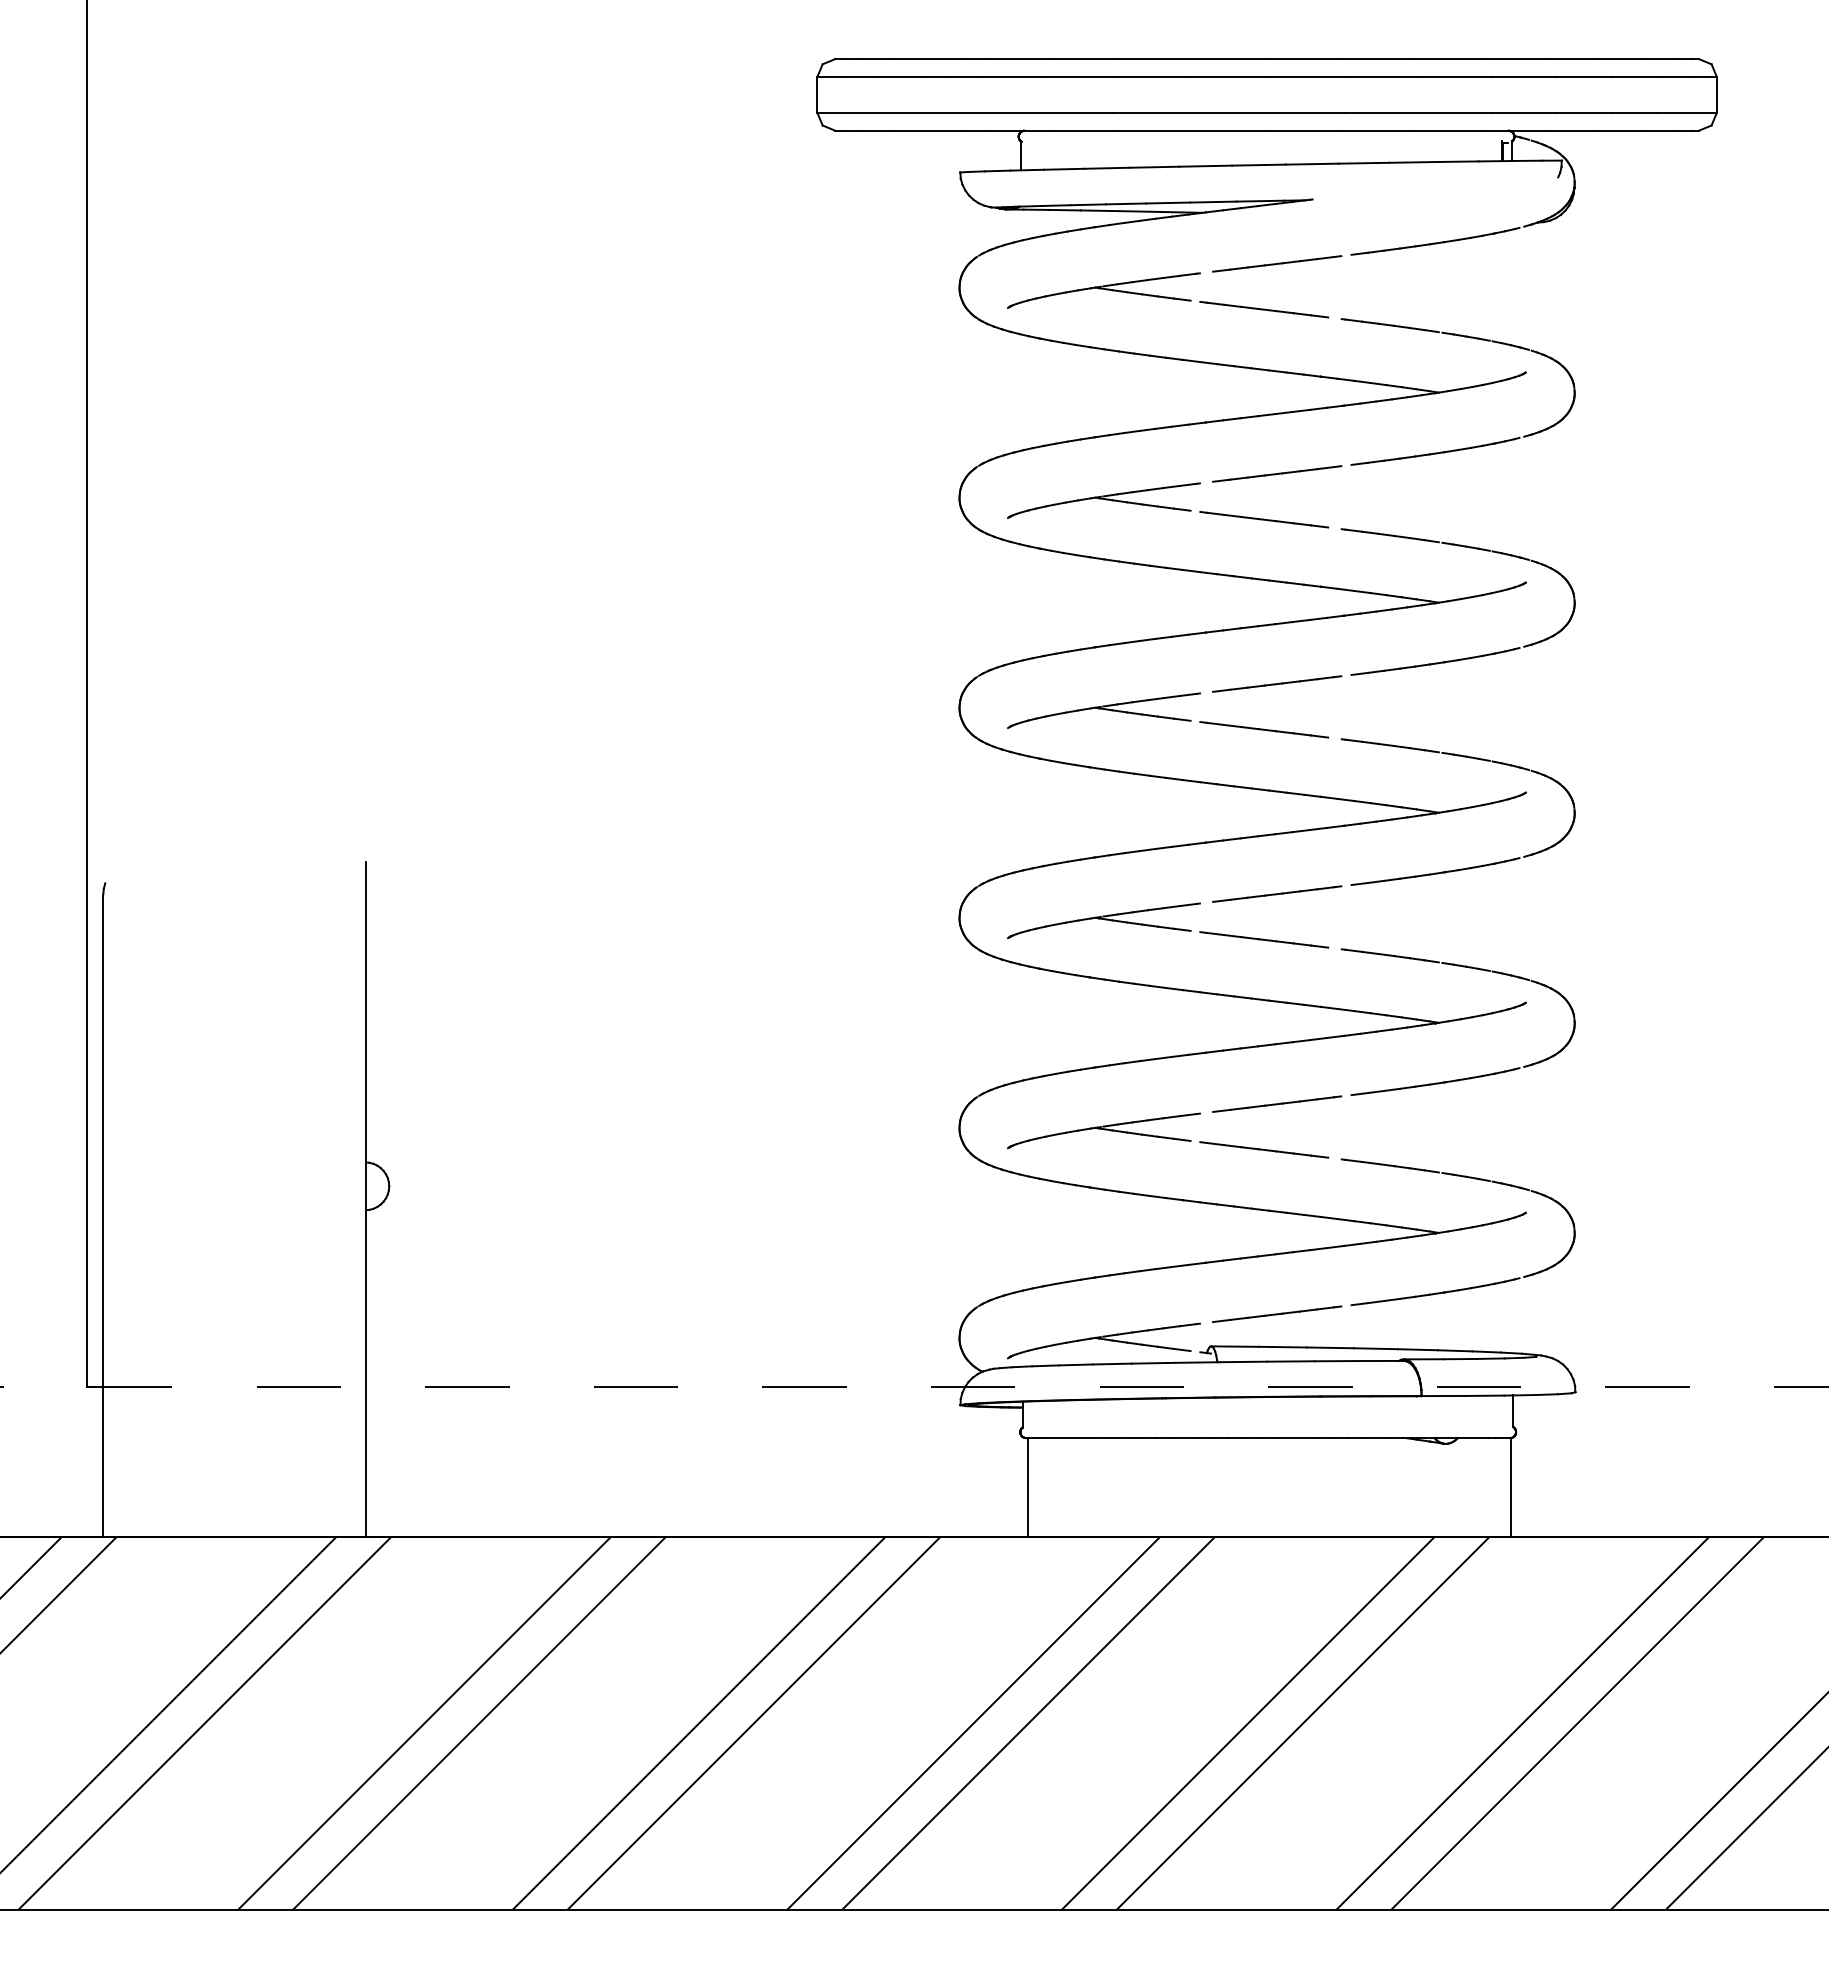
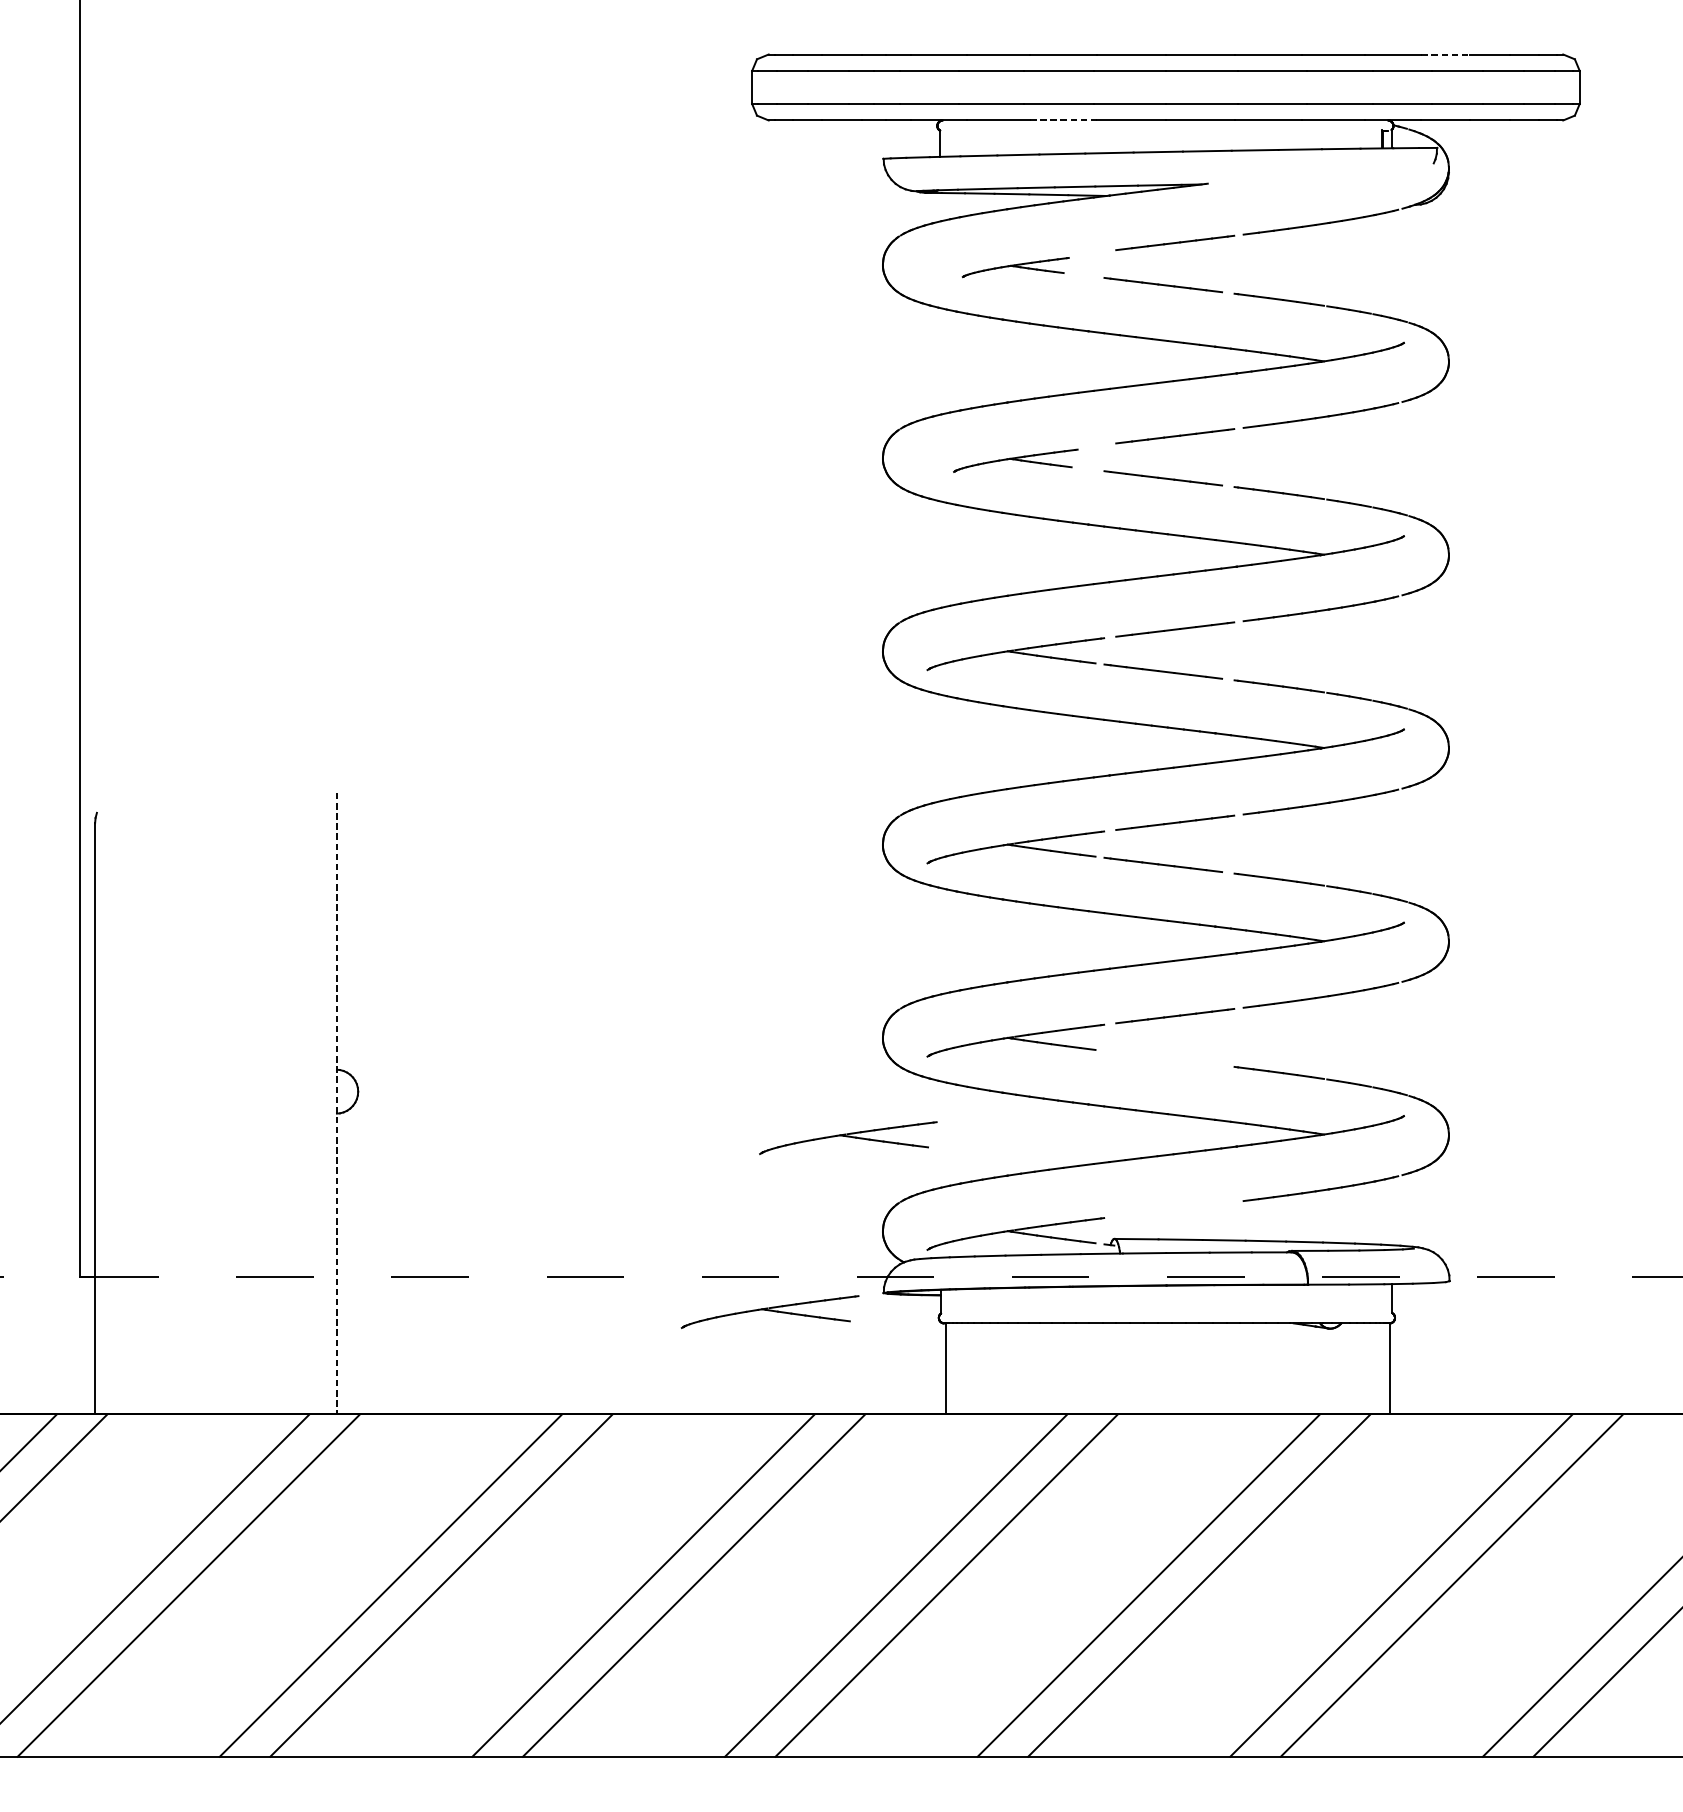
line: (1571, 59) -> (1446, 54), solid -> dashed
line: (1156, 130) -> (1064, 120), solid -> dashed
part: (1103, 290) -> (1015, 267), size x0.6
part: (1103, 500) -> (1015, 460), size x0.7
line: (1264, 1149) -> (1163, 1057), removed
line: (366, 1199) -> (337, 1103), solid -> dashed
part: (921, 1236) -> (847, 1137), added
line: (1277, 1313) -> (1175, 1208), removed
part: (836, 1425) -> (769, 1311), added

